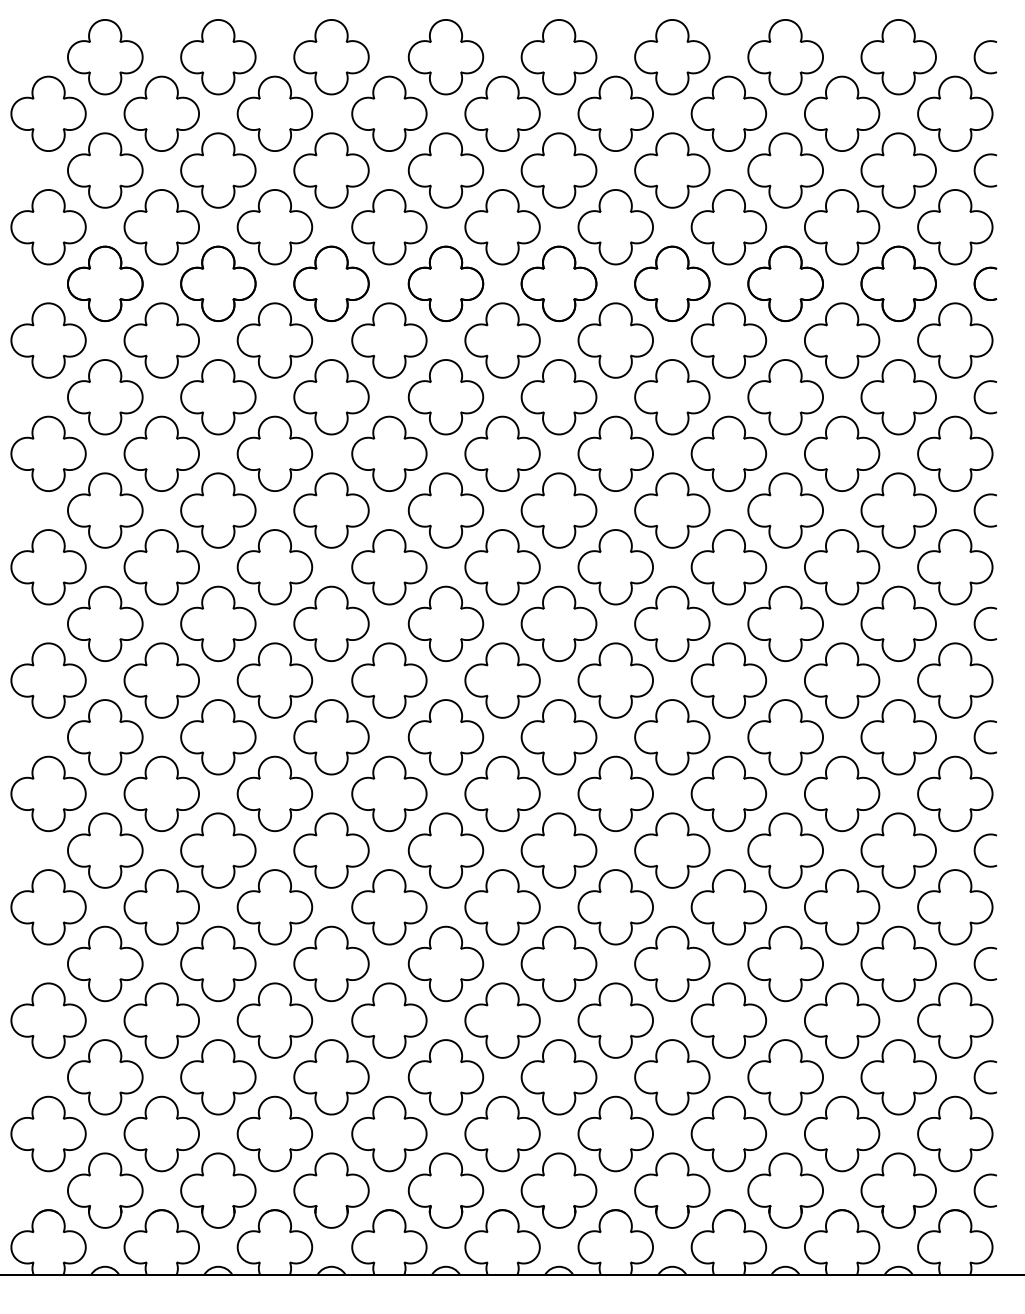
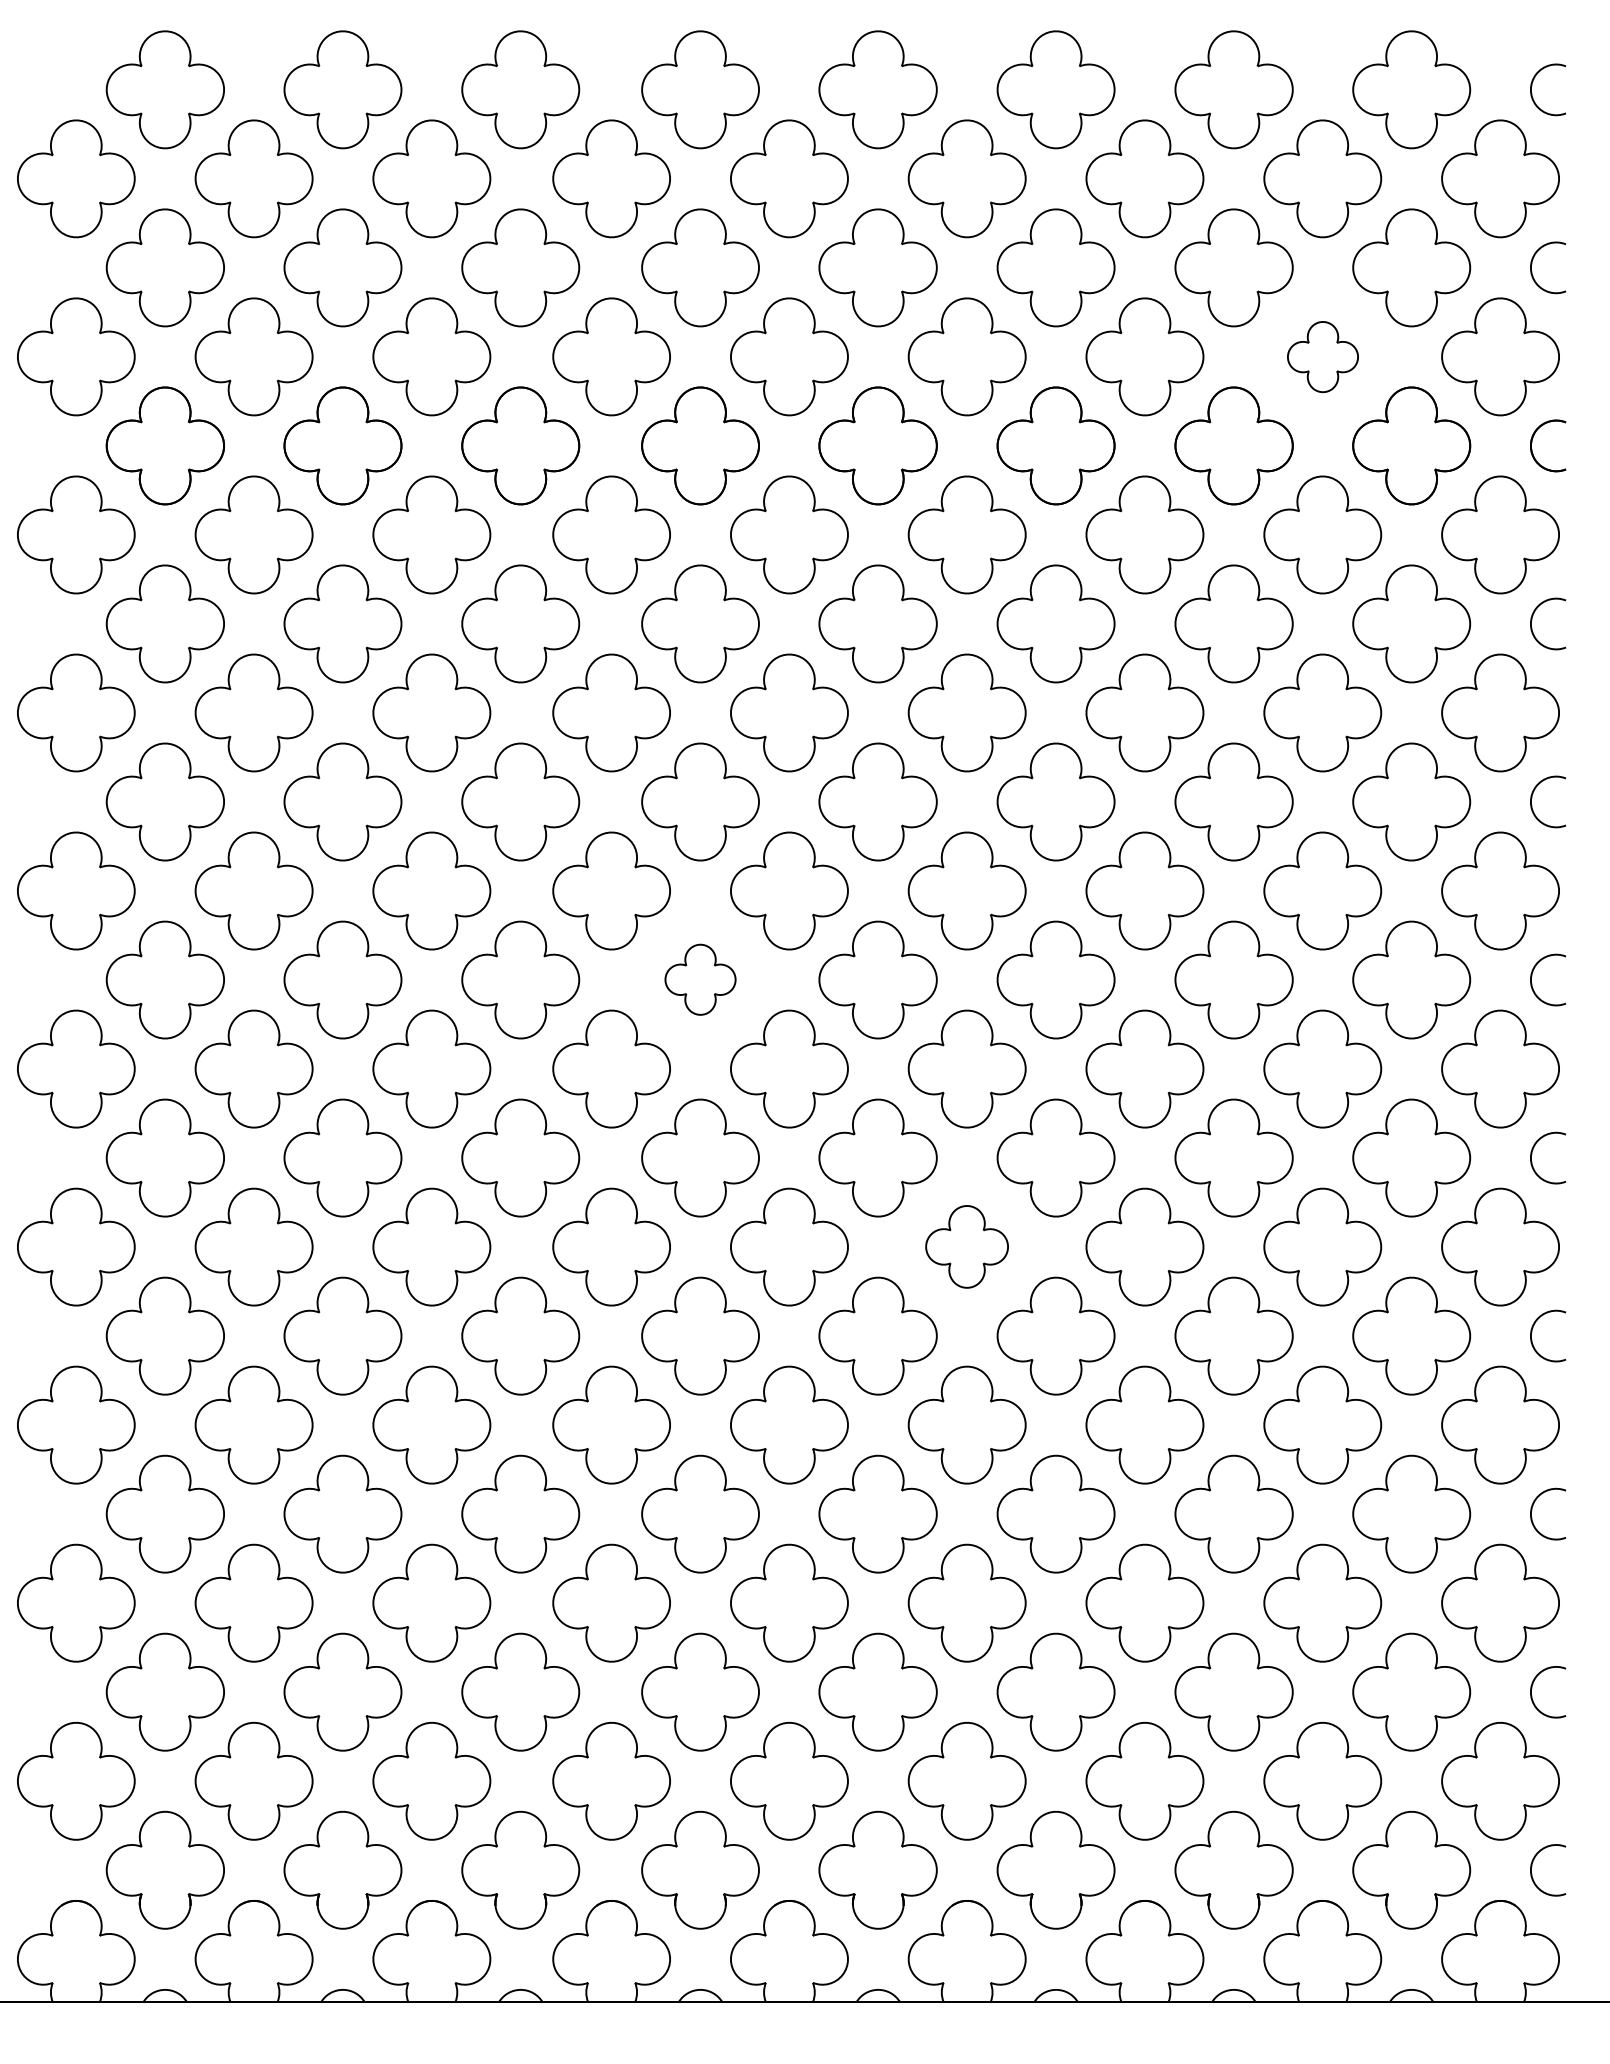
part: (842, 227) -> (1323, 357), size x0.6
part: (445, 623) -> (699, 979), size x0.6
part: (615, 793) -> (966, 1246), size x0.7

